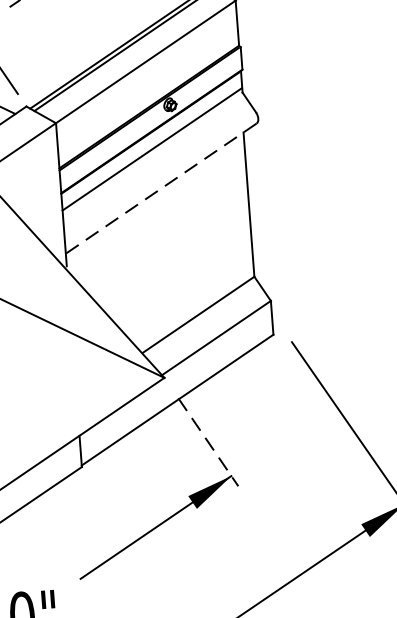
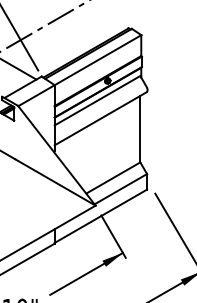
line: (160, 190) -> (100, 119), dashed -> solid
line: (208, 444) -> (113, 237), dashed -> solid

